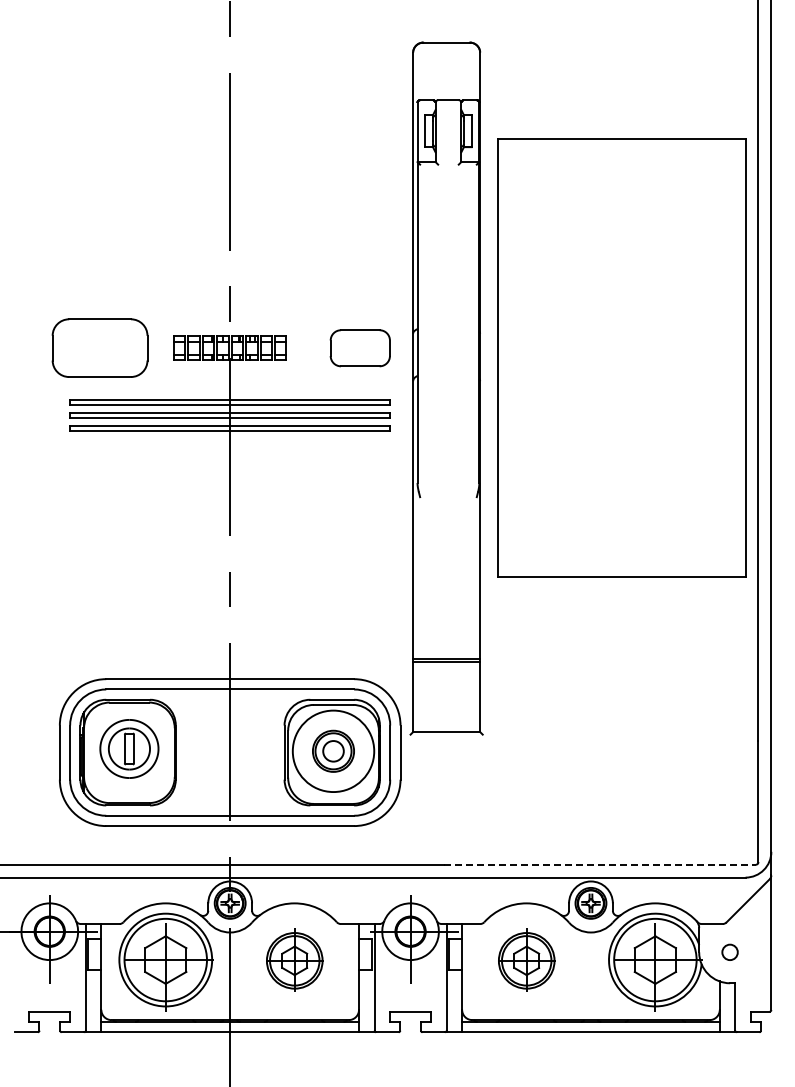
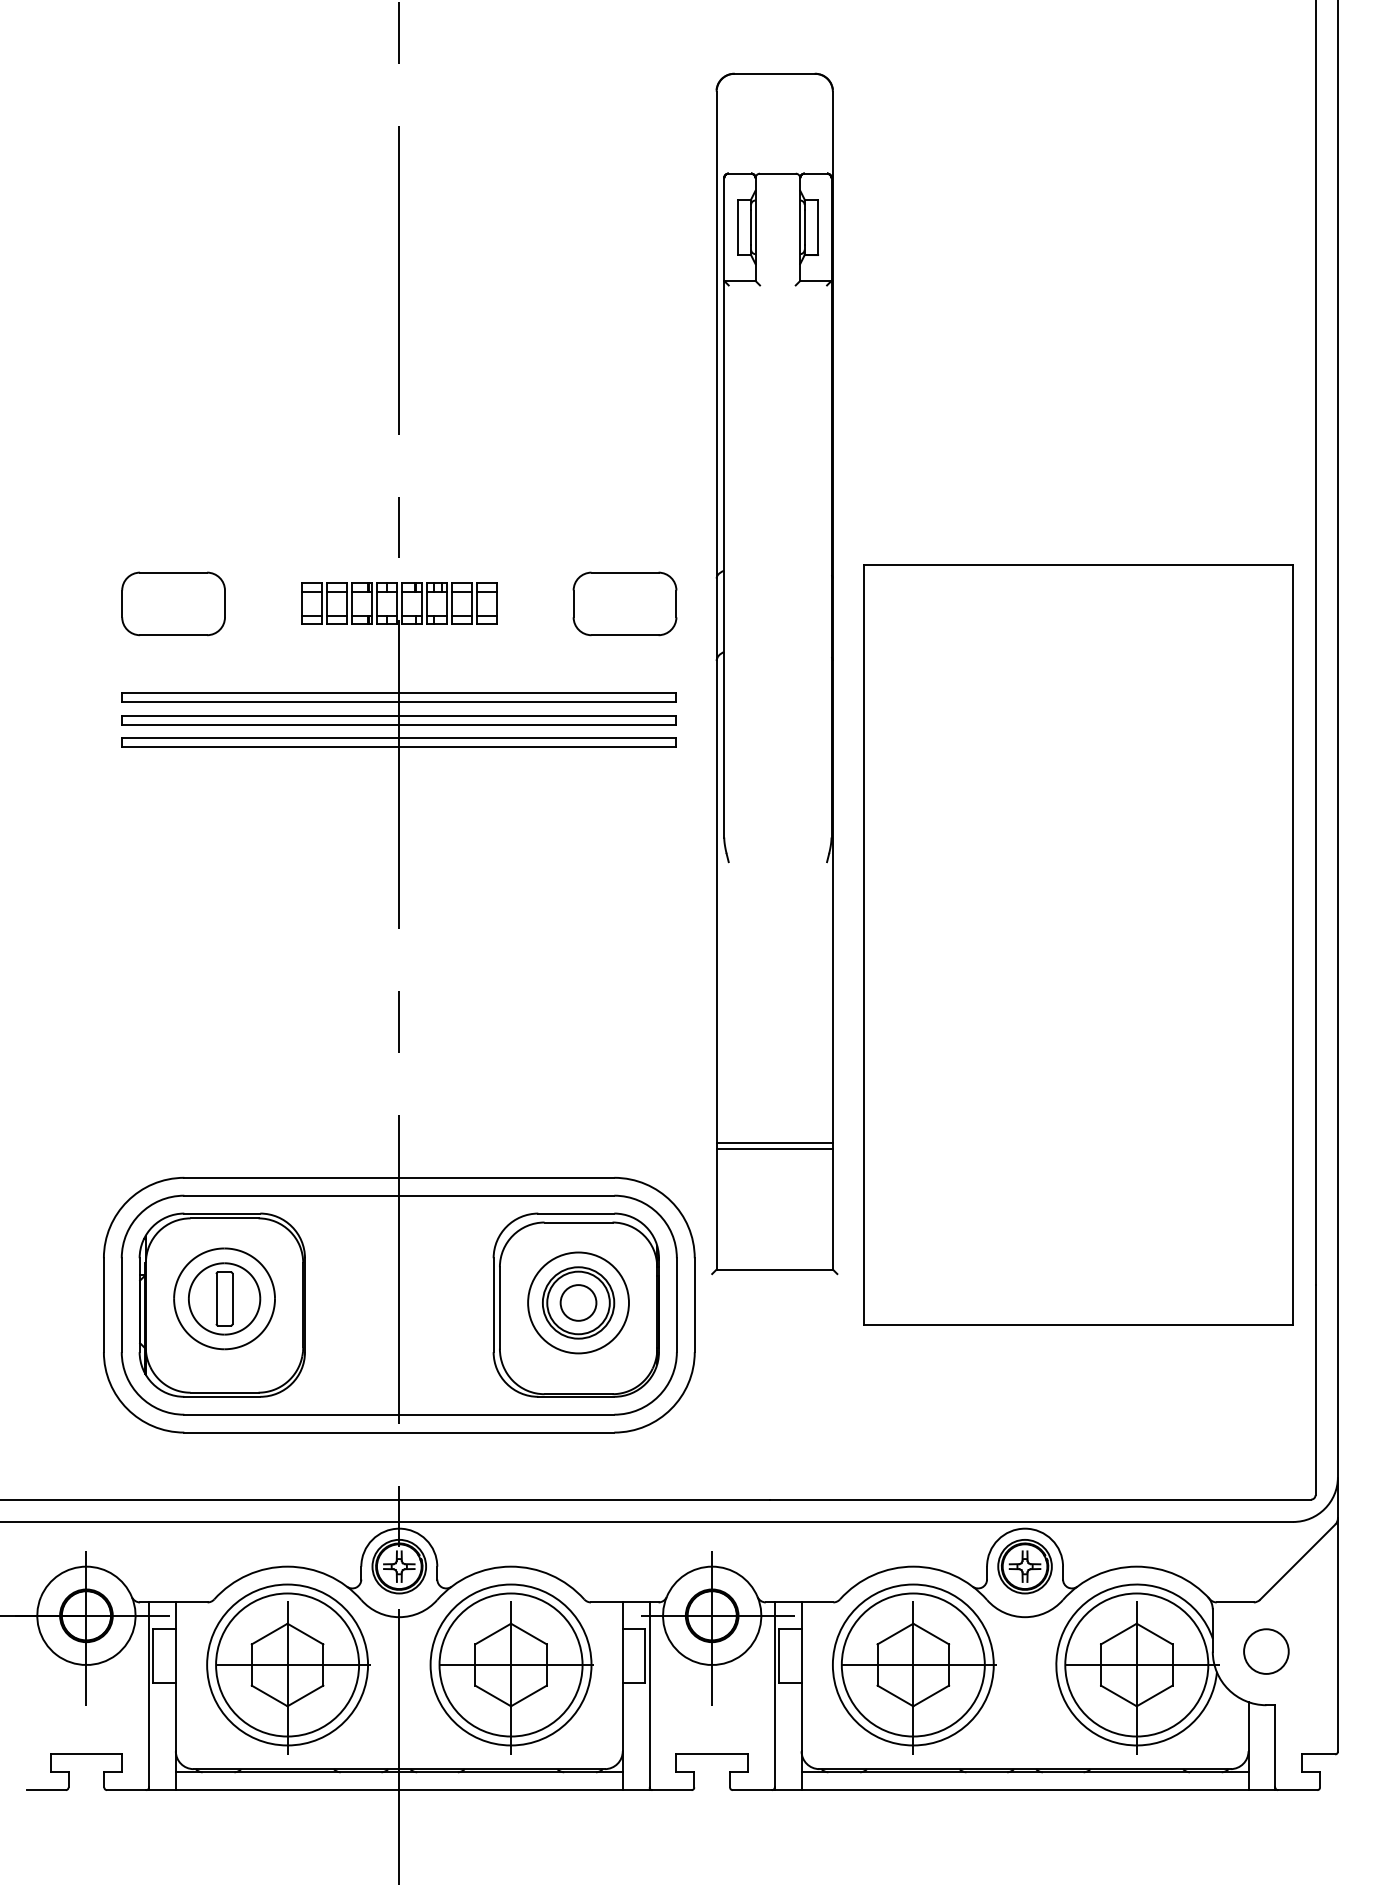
part: (99, 348) -> (172, 604), size x0.62
part: (621, 357) -> (1078, 944), moved
circle: (333, 751) -> (578, 1303), size x0.71
line: (599, 864) -> (1039, 1499), dashed -> solid
circle: (729, 952) -> (1265, 1651), size x1.67
part: (294, 961) -> (510, 1667), size x1.67
part: (526, 961) -> (913, 1667), size x1.67

